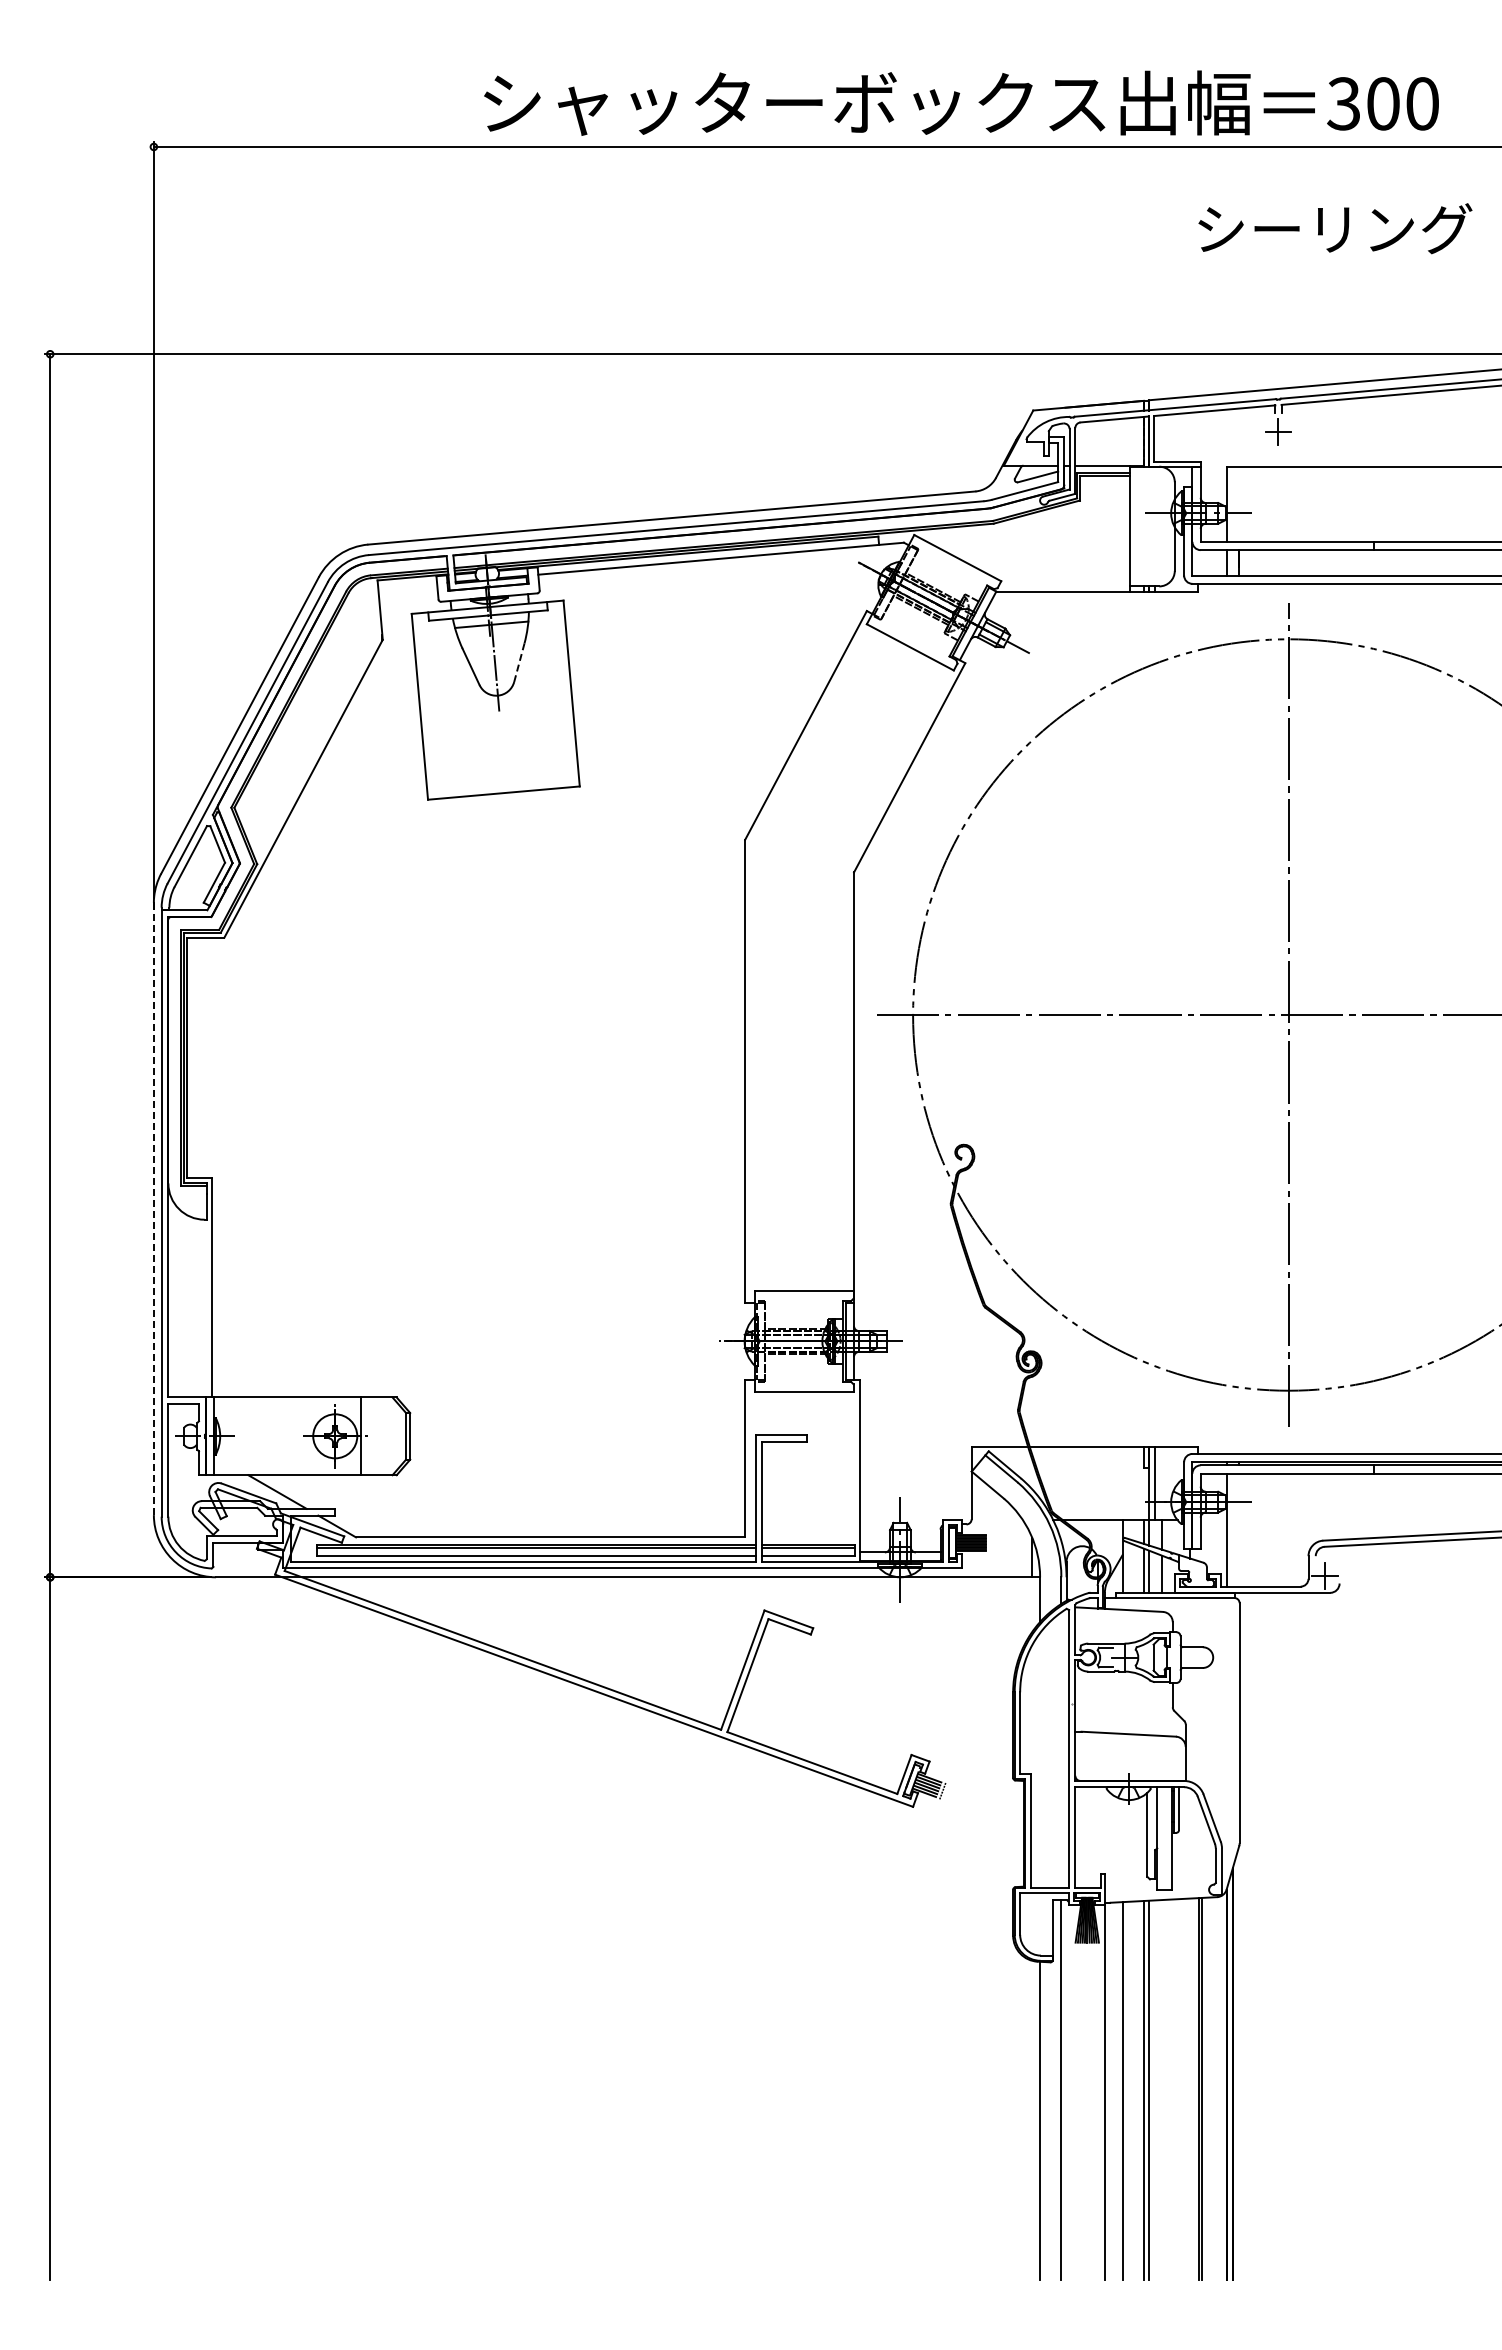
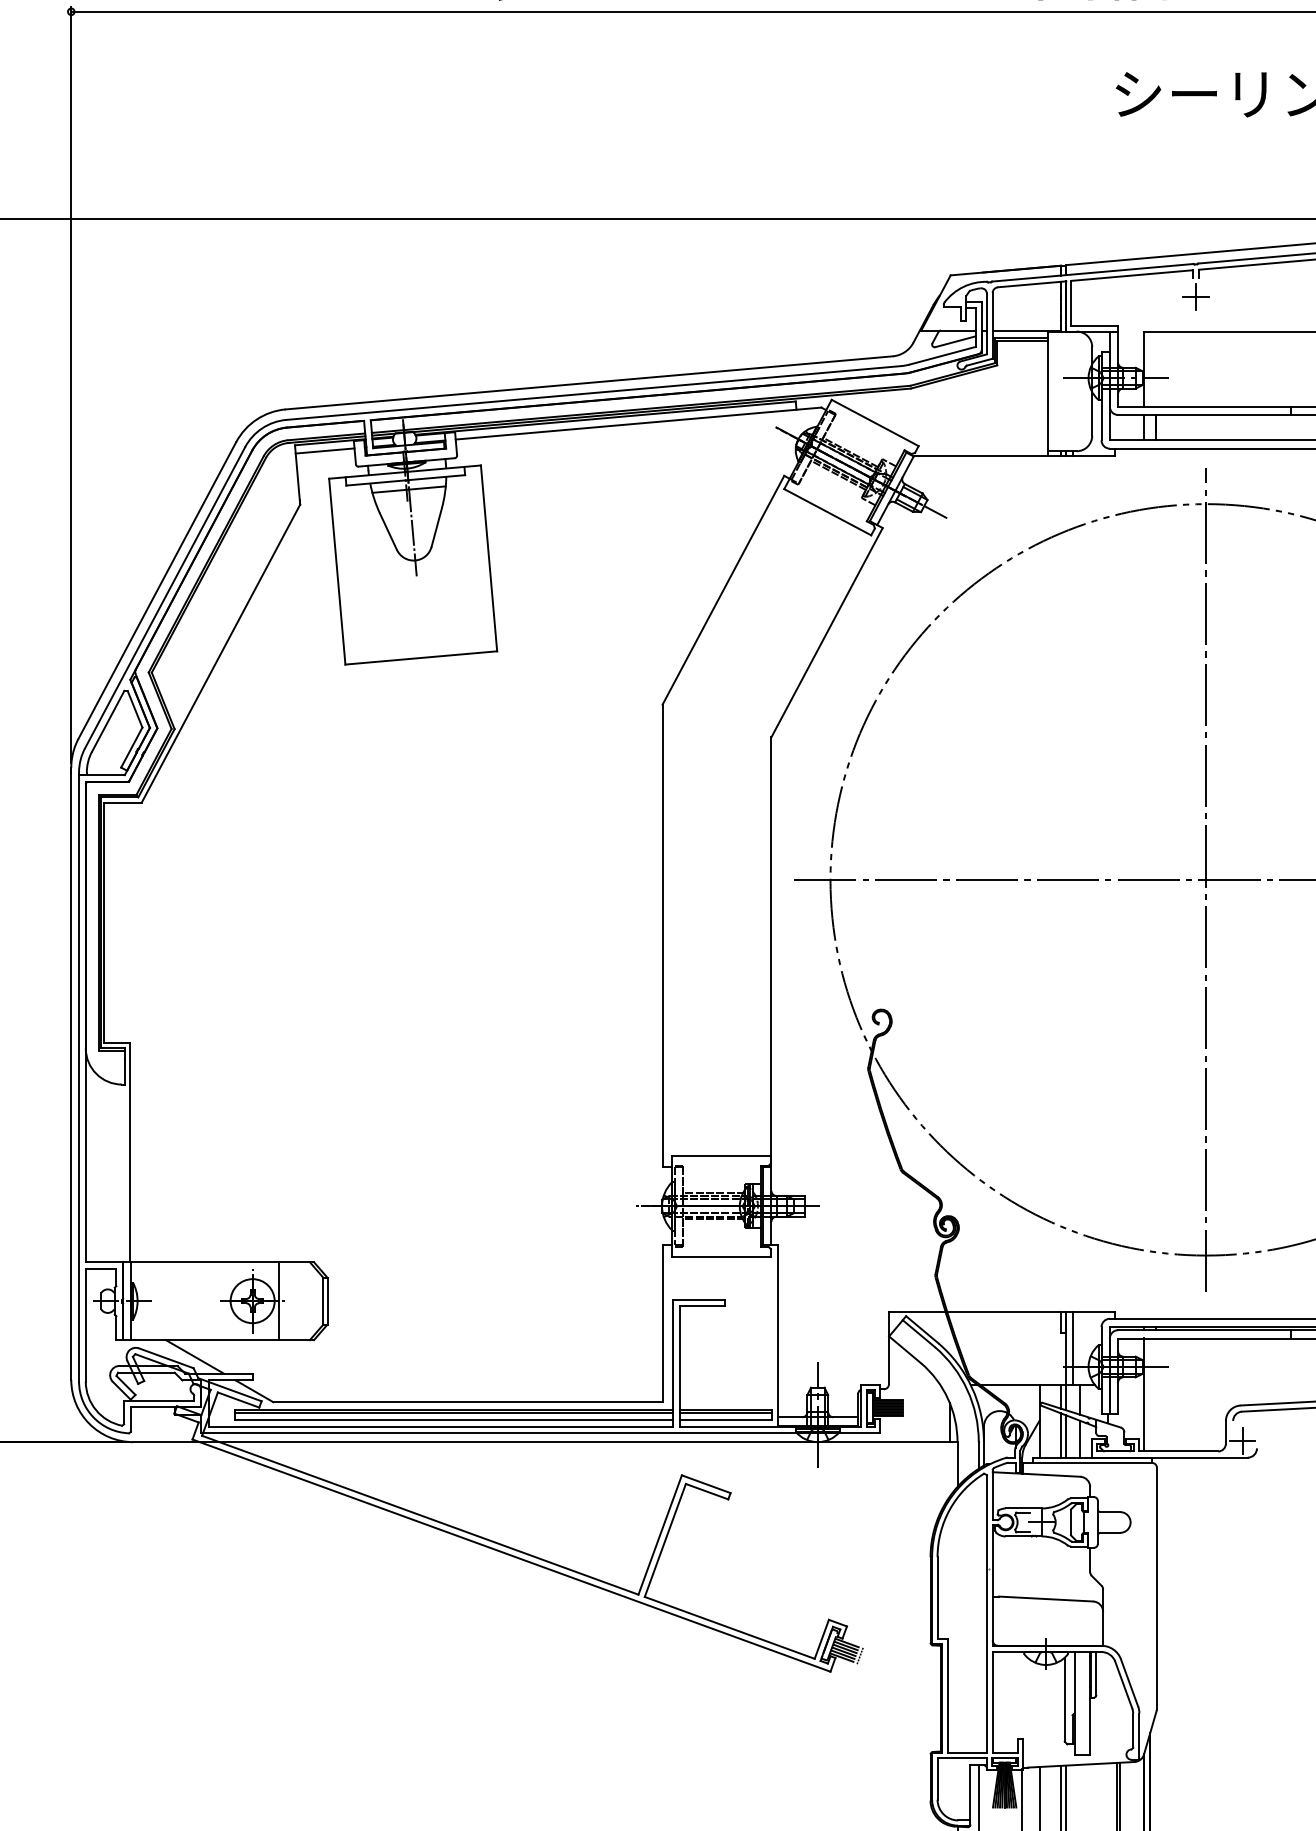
line: (407, 585) -> (324, 450), added
line: (519, 662) -> (436, 527), dashed -> solid
line: (153, 1209) -> (70, 1074), dashed -> solid

